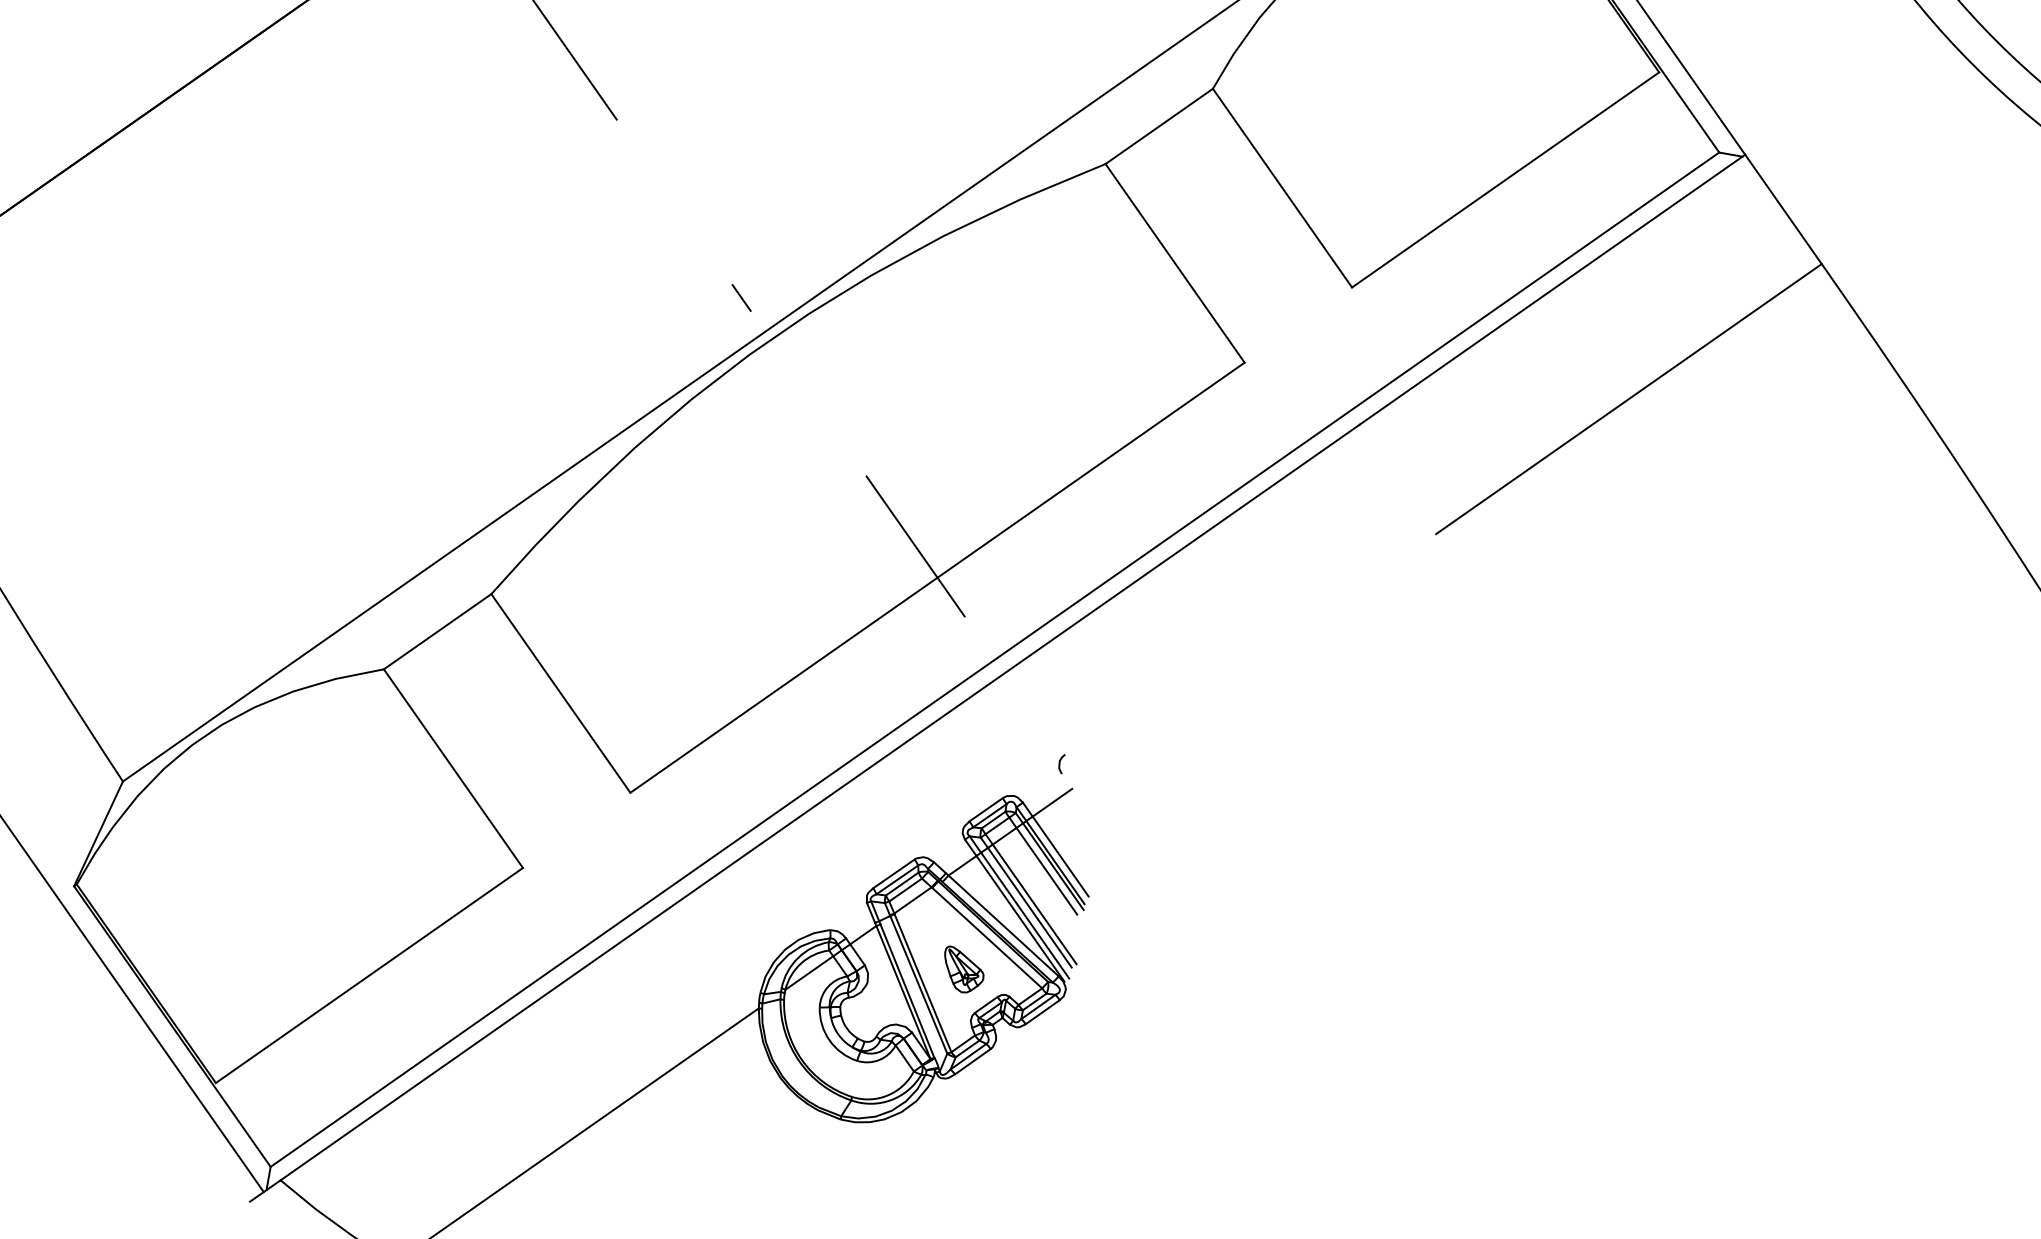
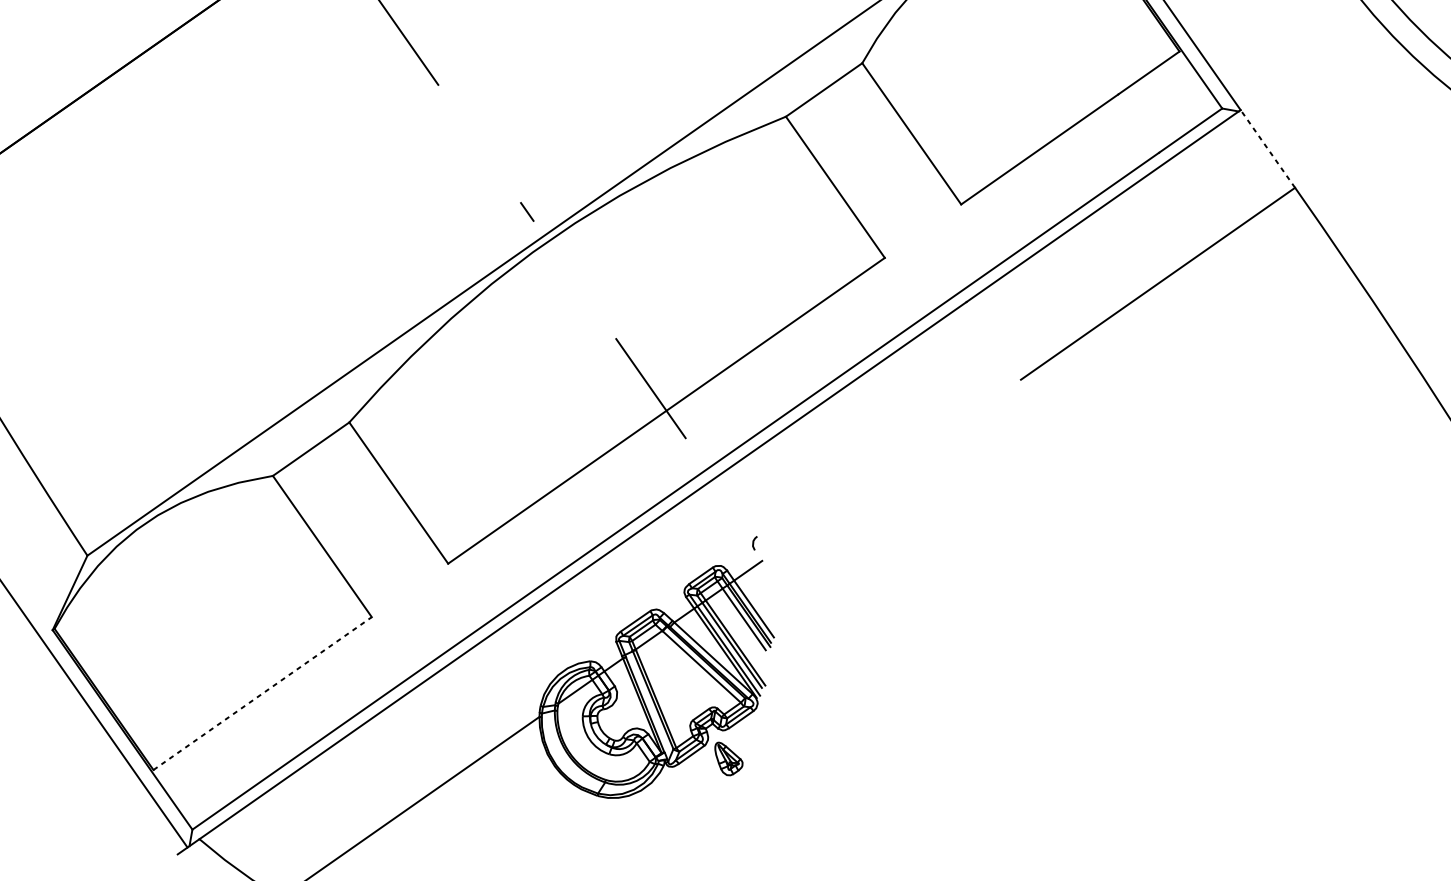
line: (1783, 209) -> (1267, 149), solid -> dashed
part: (964, 969) -> (729, 758), moved
line: (369, 975) -> (262, 693), solid -> dashed

